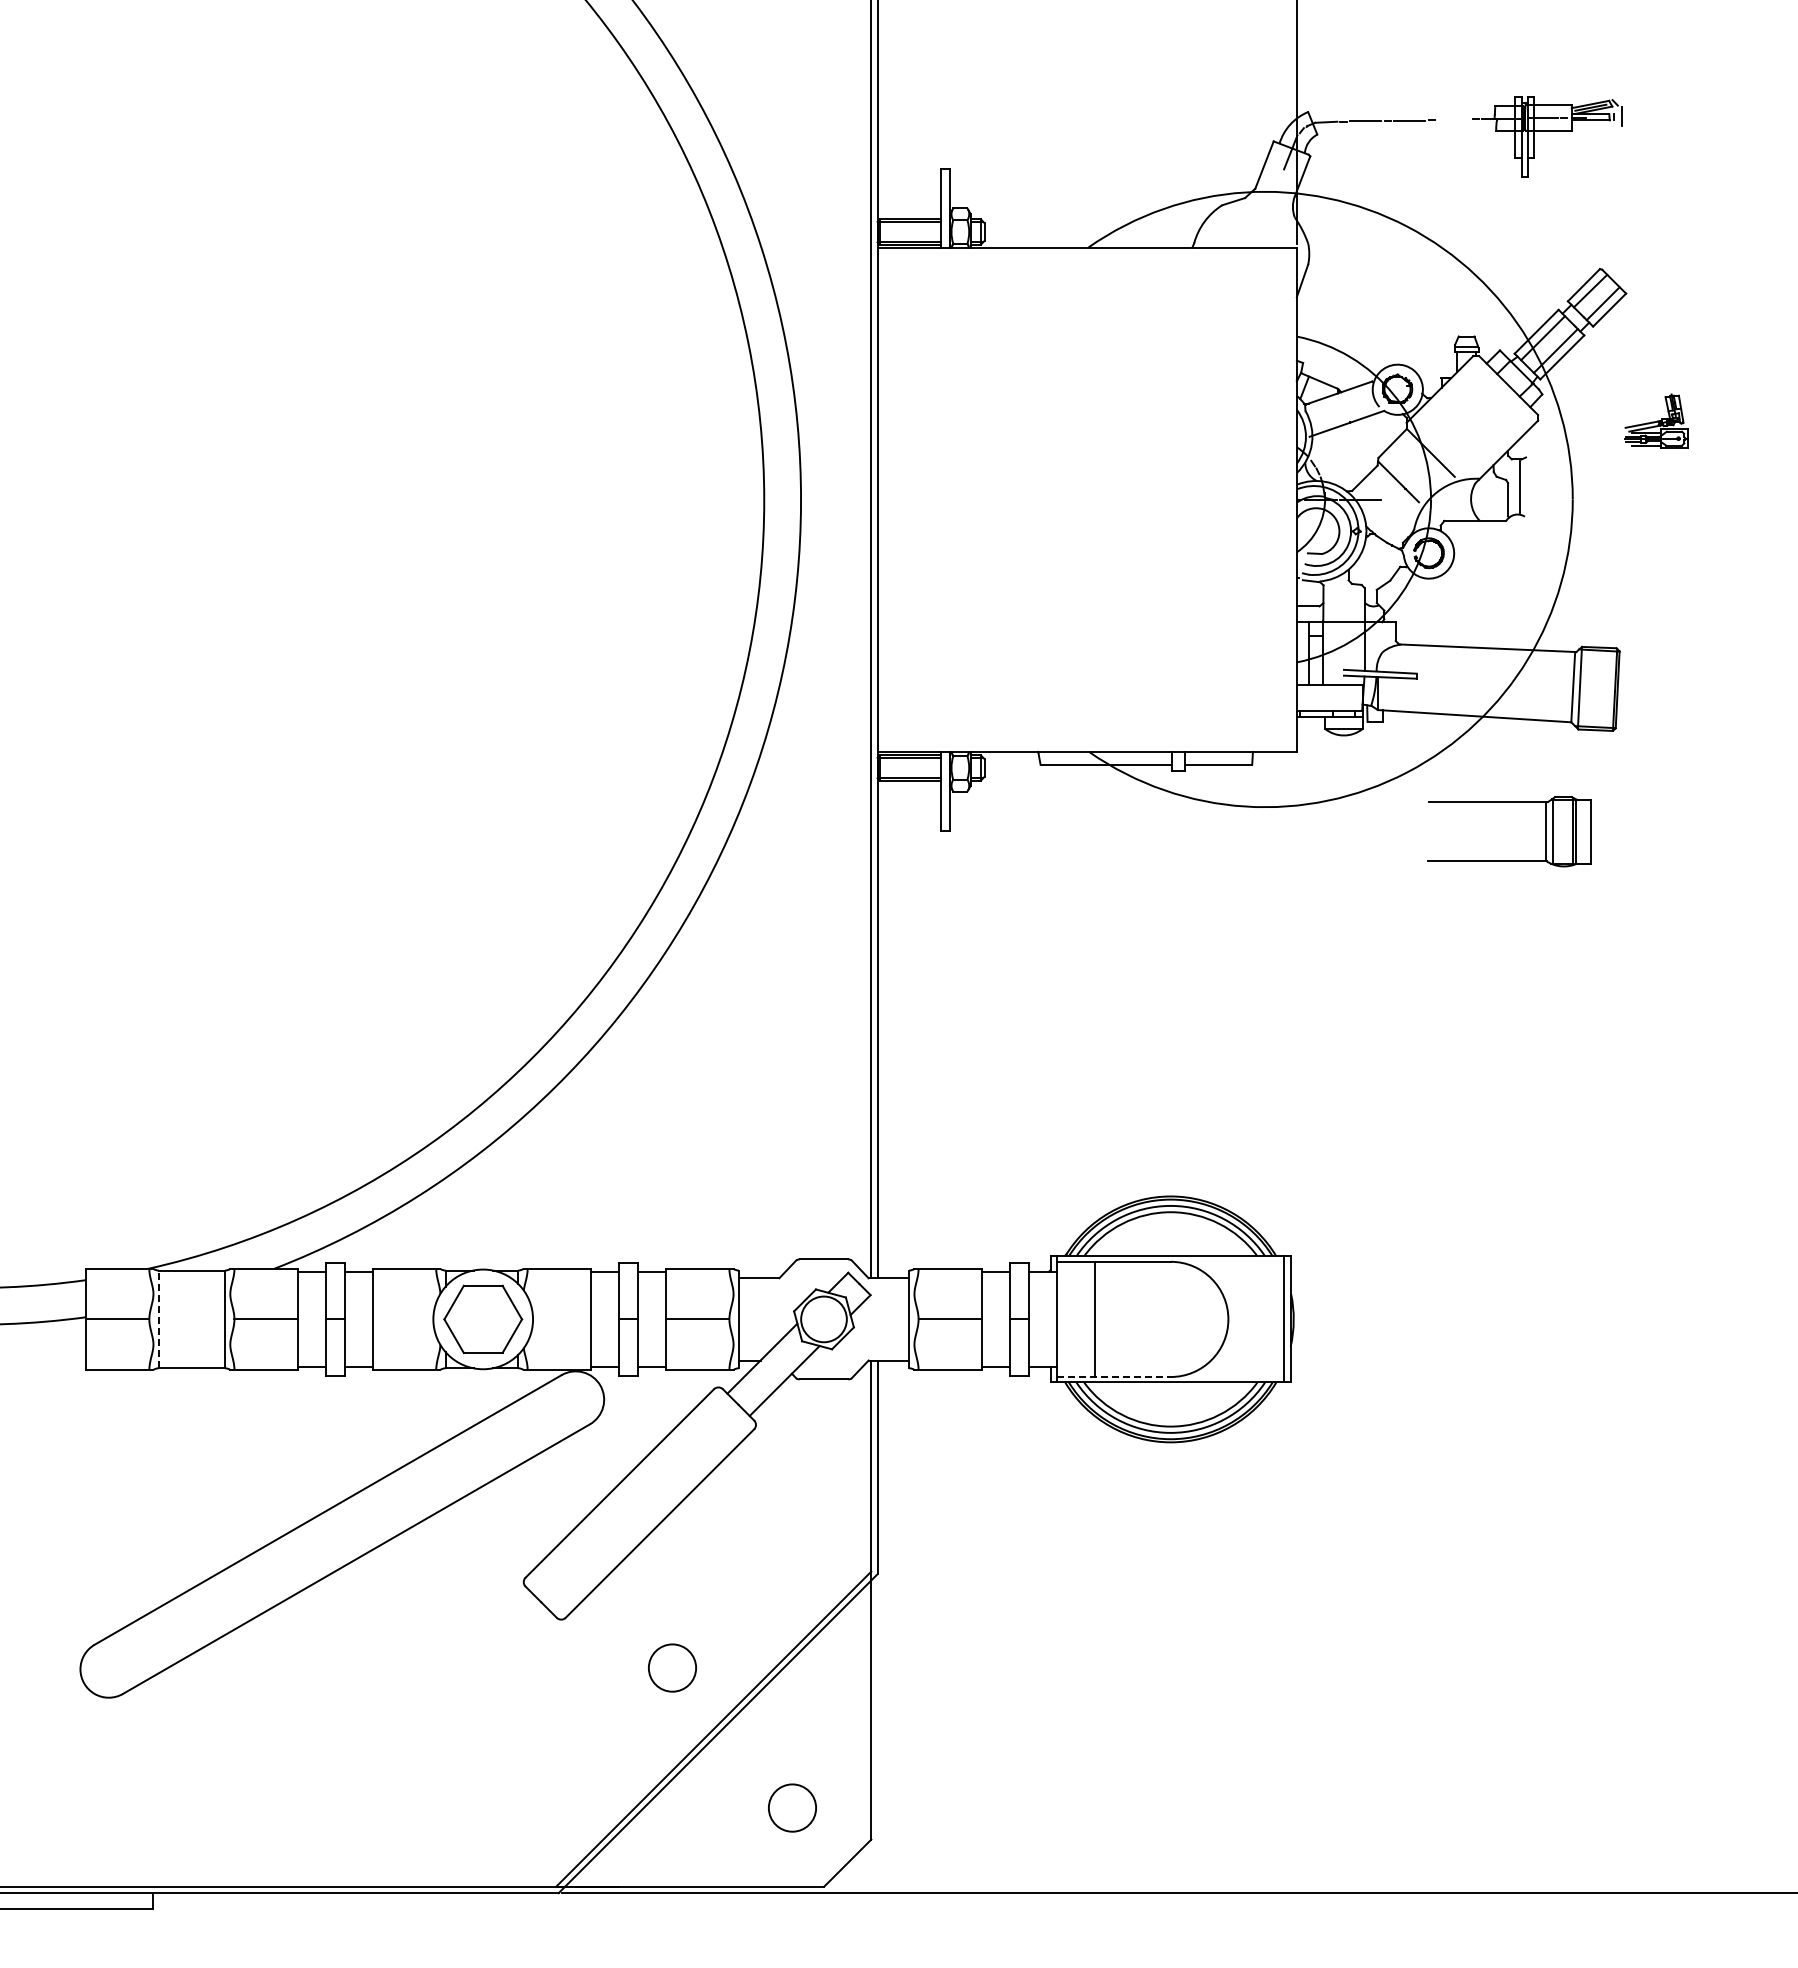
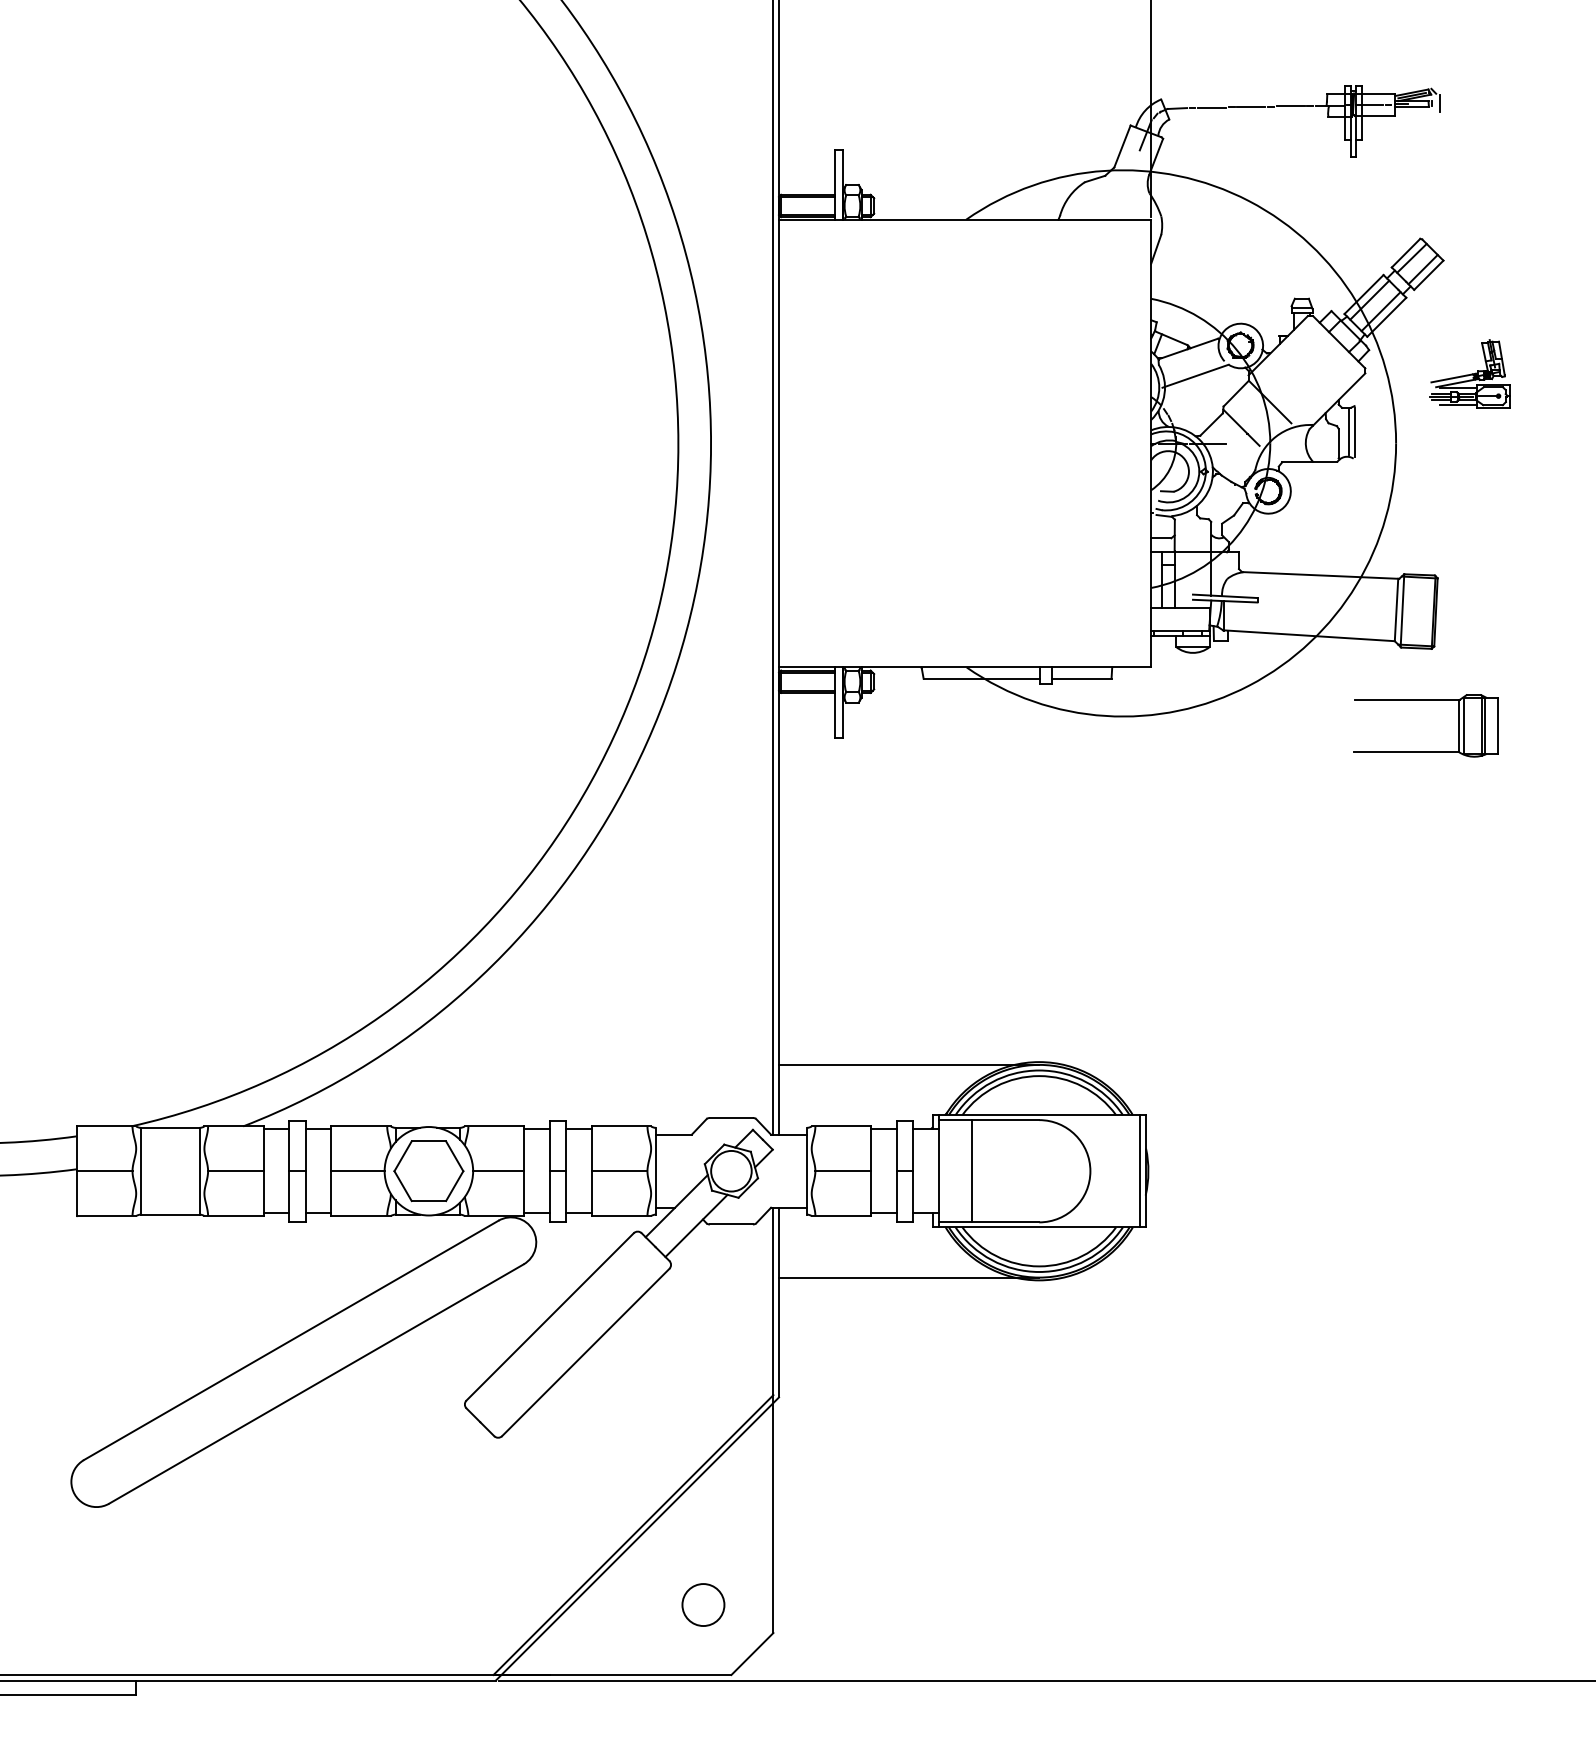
line: (1453, 119) -> (1290, 106), added
part: (1655, 420) -> (1469, 373), size x1.43
line: (1526, 486) -> (1355, 431), added
part: (1509, 802) -> (1426, 699), moved
line: (1023, 1199) -> (908, 1064), added
line: (158, 1319) -> (140, 1171), dashed -> solid
line: (403, 1319) -> (358, 1171), added
line: (561, 1319) -> (498, 1171), added
line: (1114, 1377) -> (989, 1222), dashed -> solid
line: (1023, 1439) -> (908, 1277), added
circle: (672, 1667) -> (596, 1480), removed

